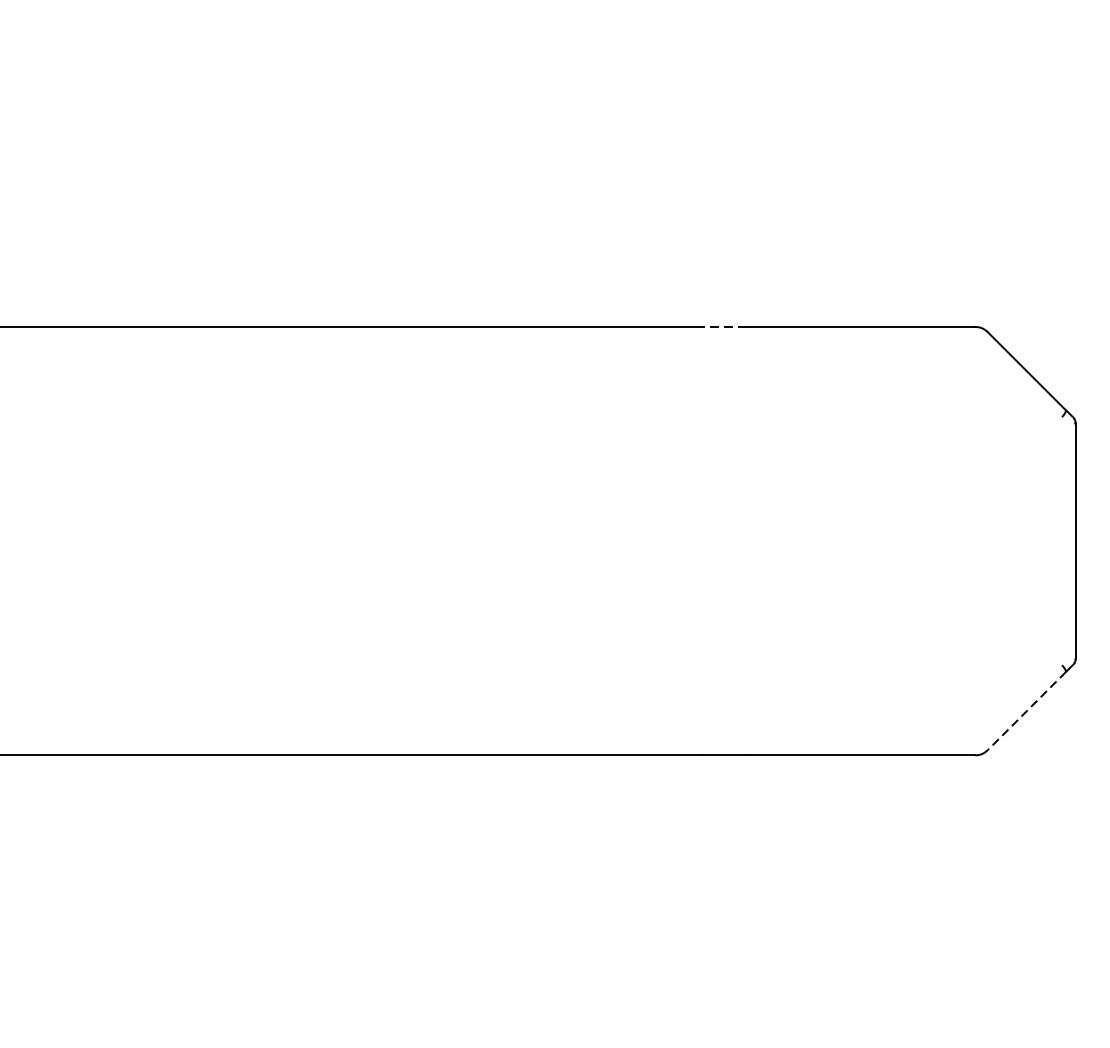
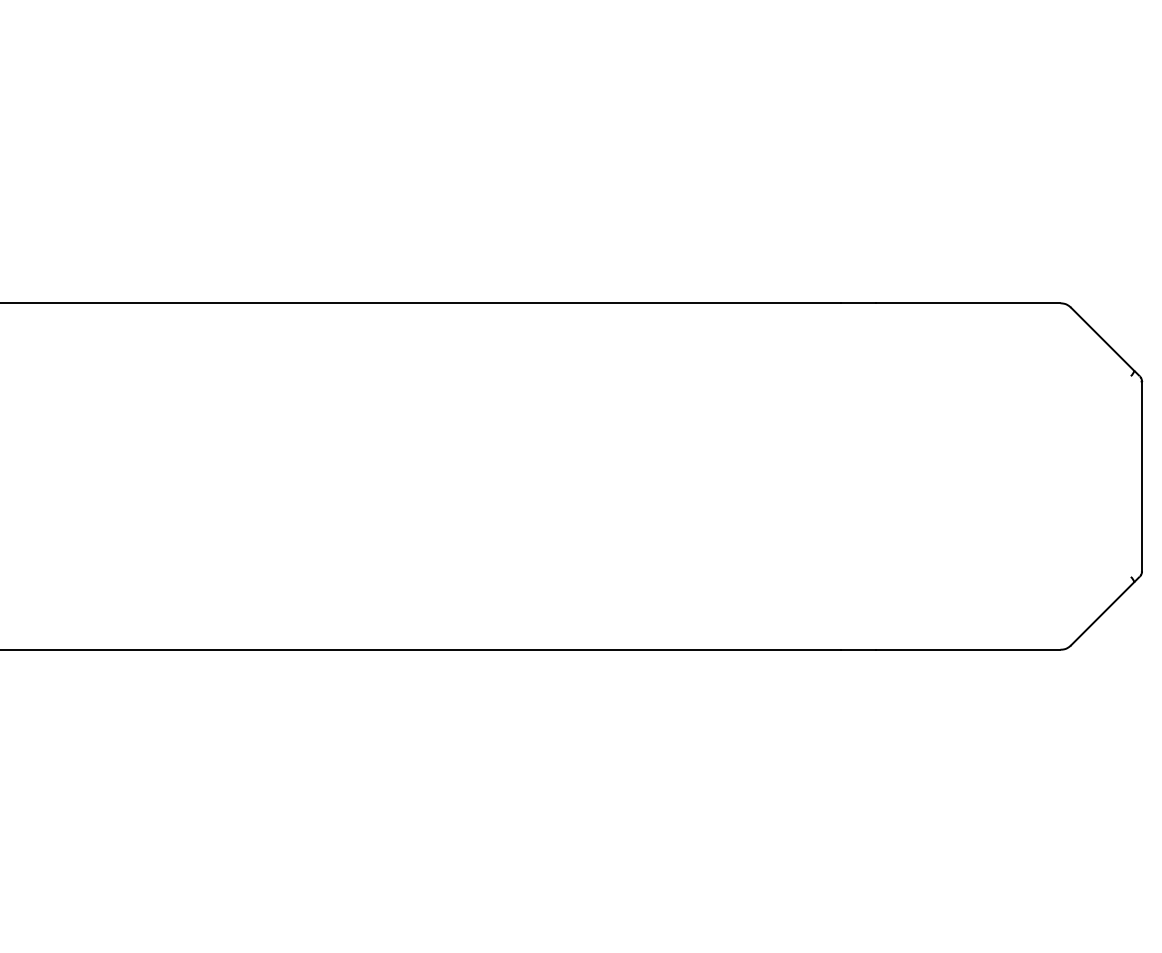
line: (723, 327) -> (857, 303), dashed -> solid
line: (1026, 710) -> (1102, 613), dashed -> solid

